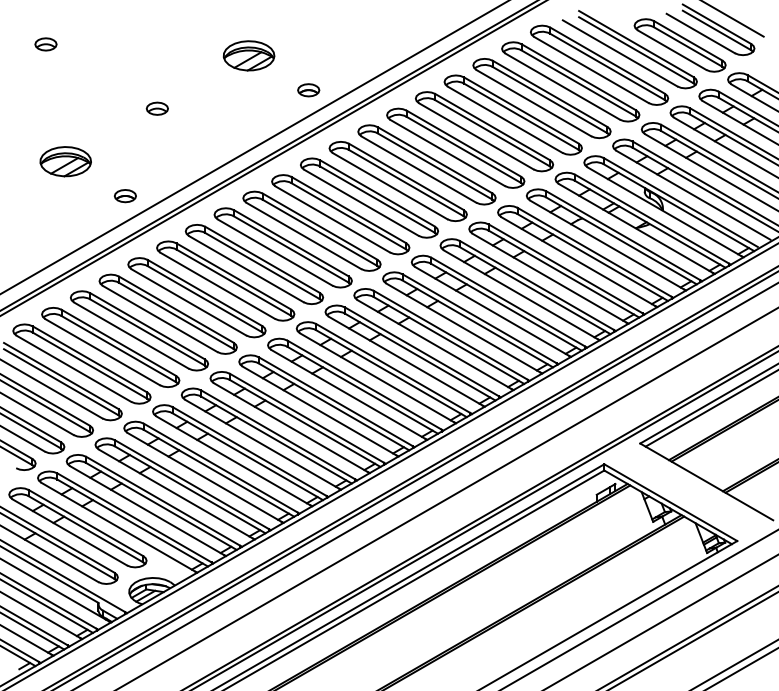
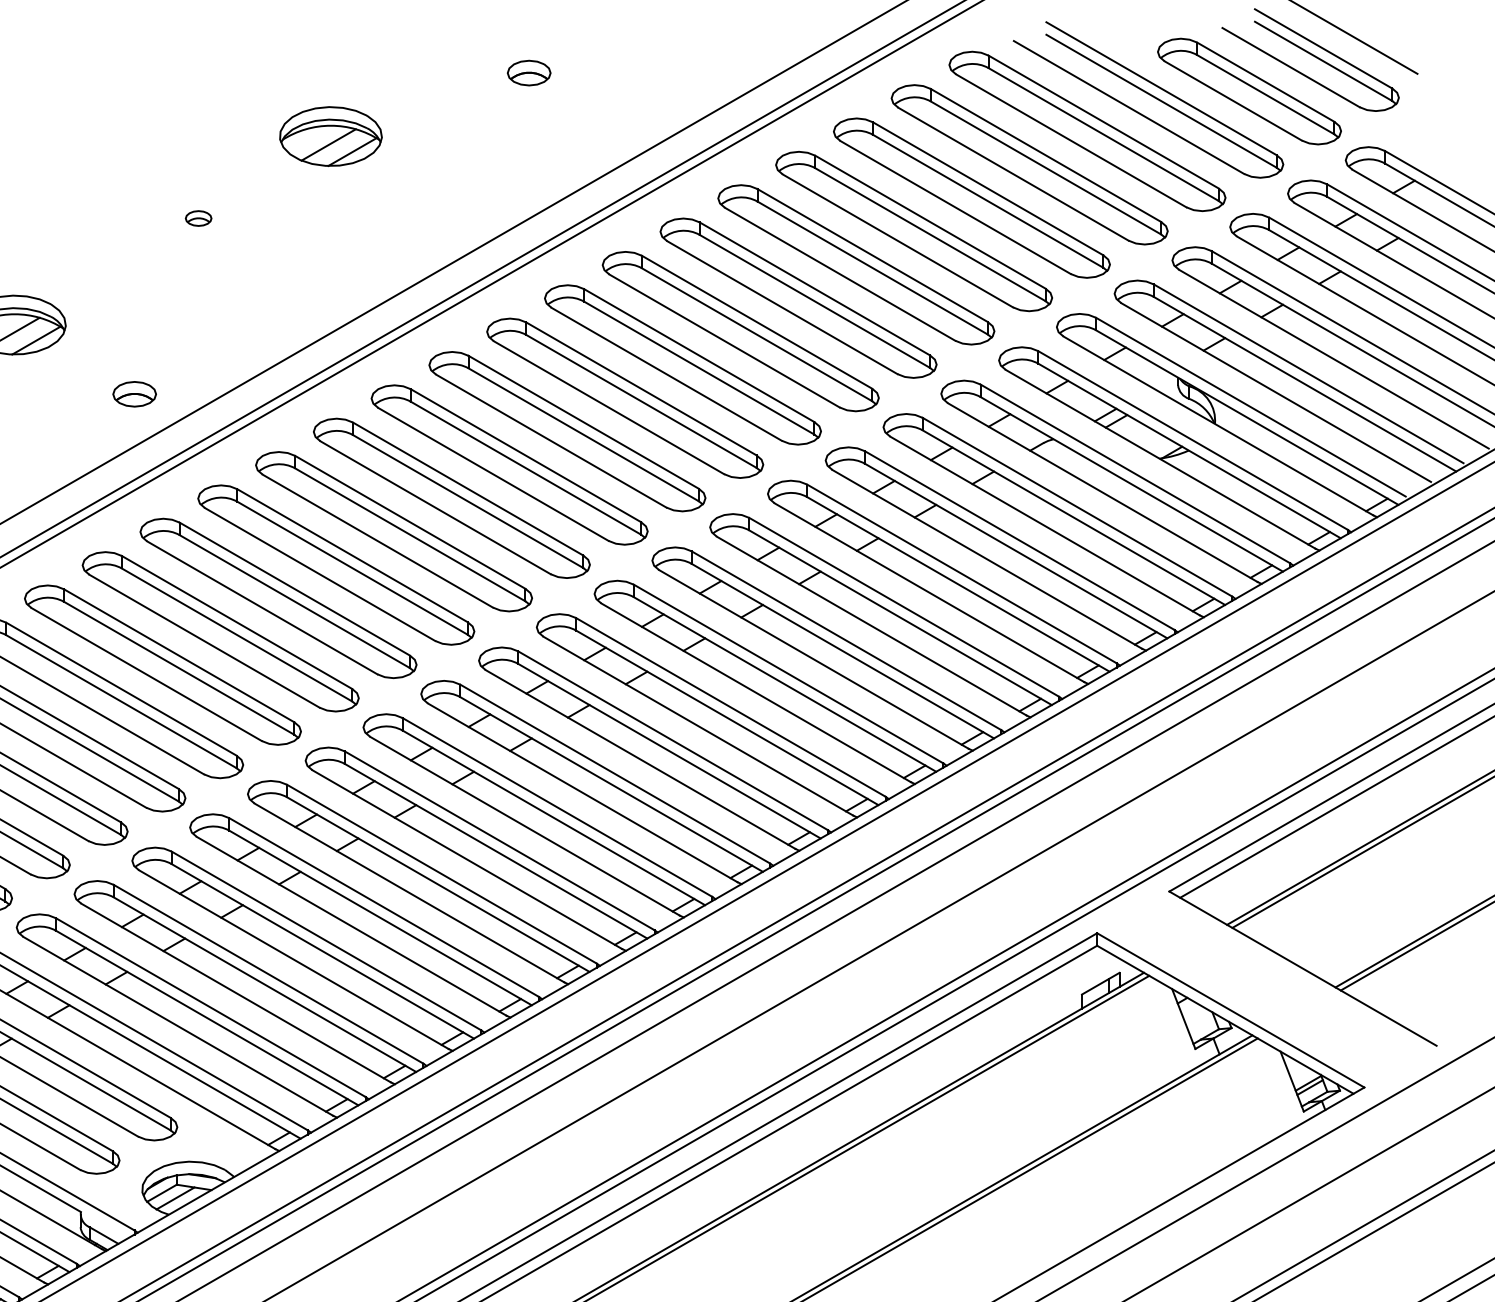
part: (248, 55) -> (329, 135), moved
part: (308, 90) -> (528, 73), moved
part: (156, 108) -> (197, 218), size x0.6

